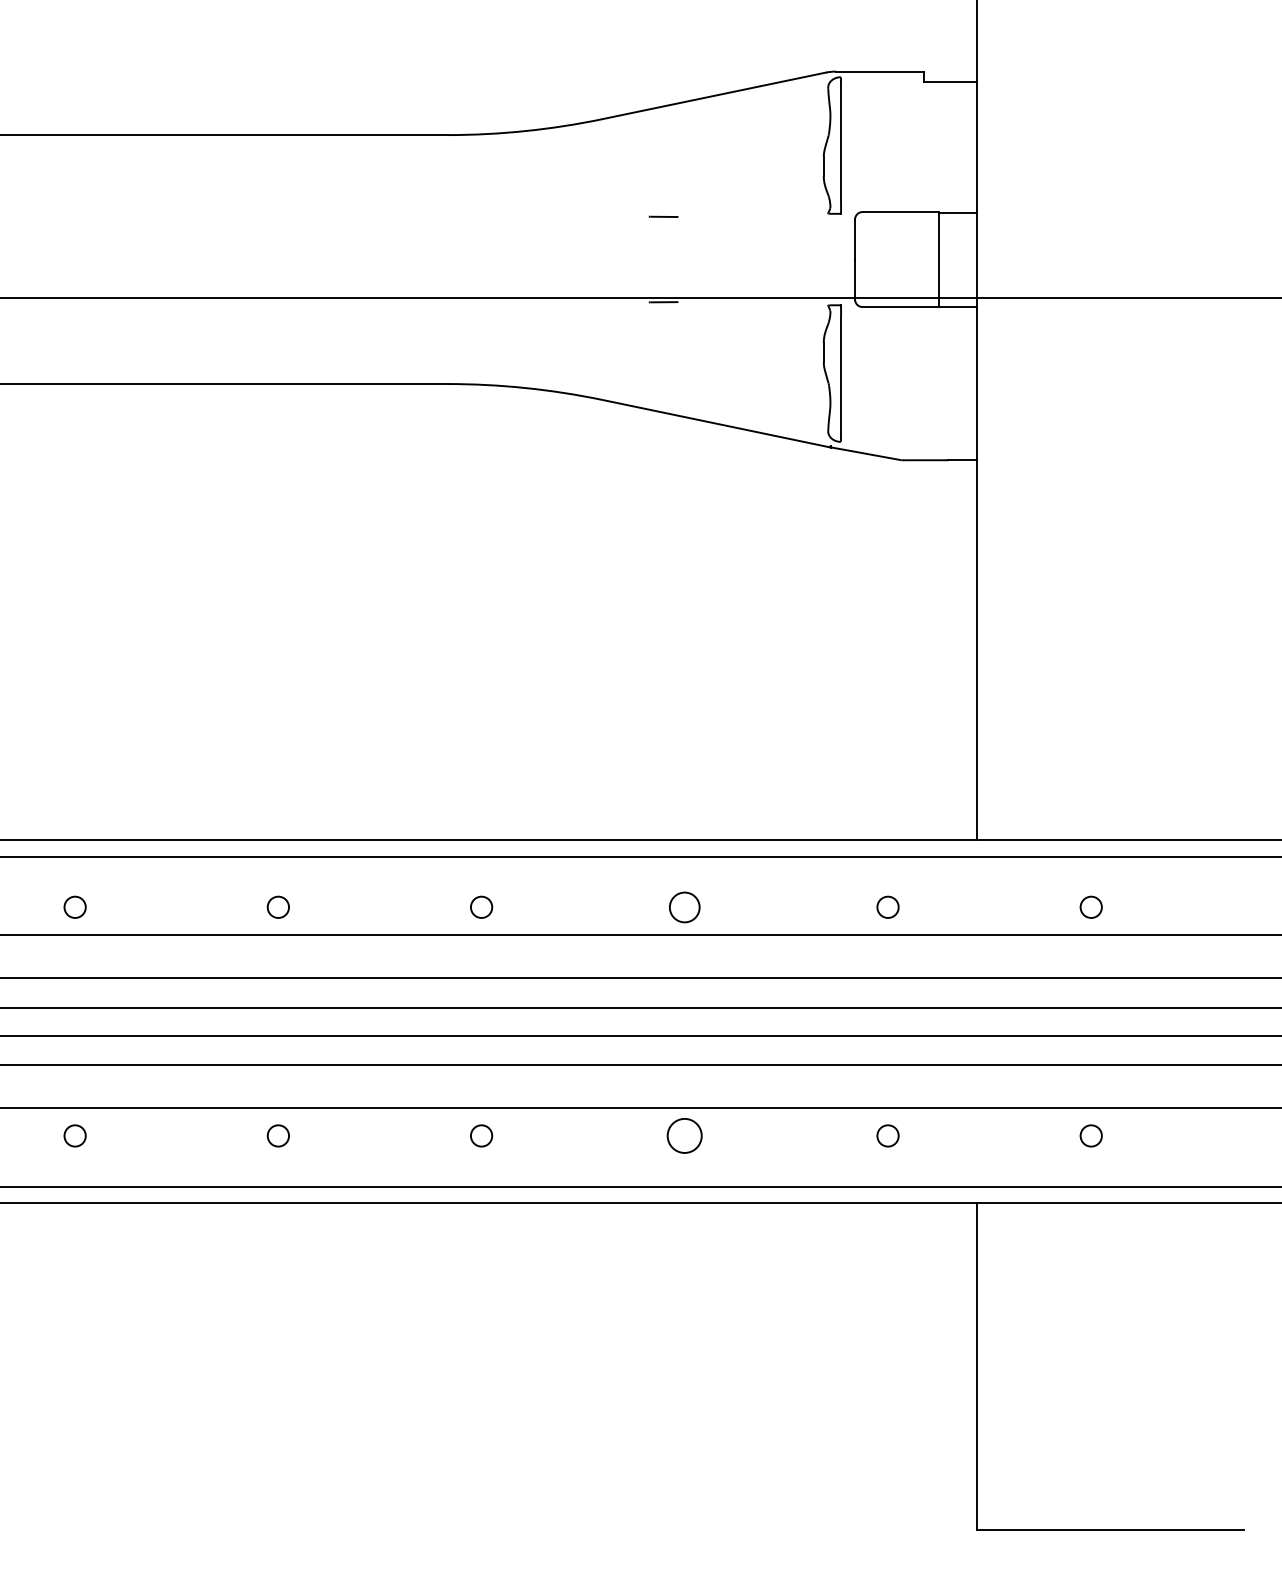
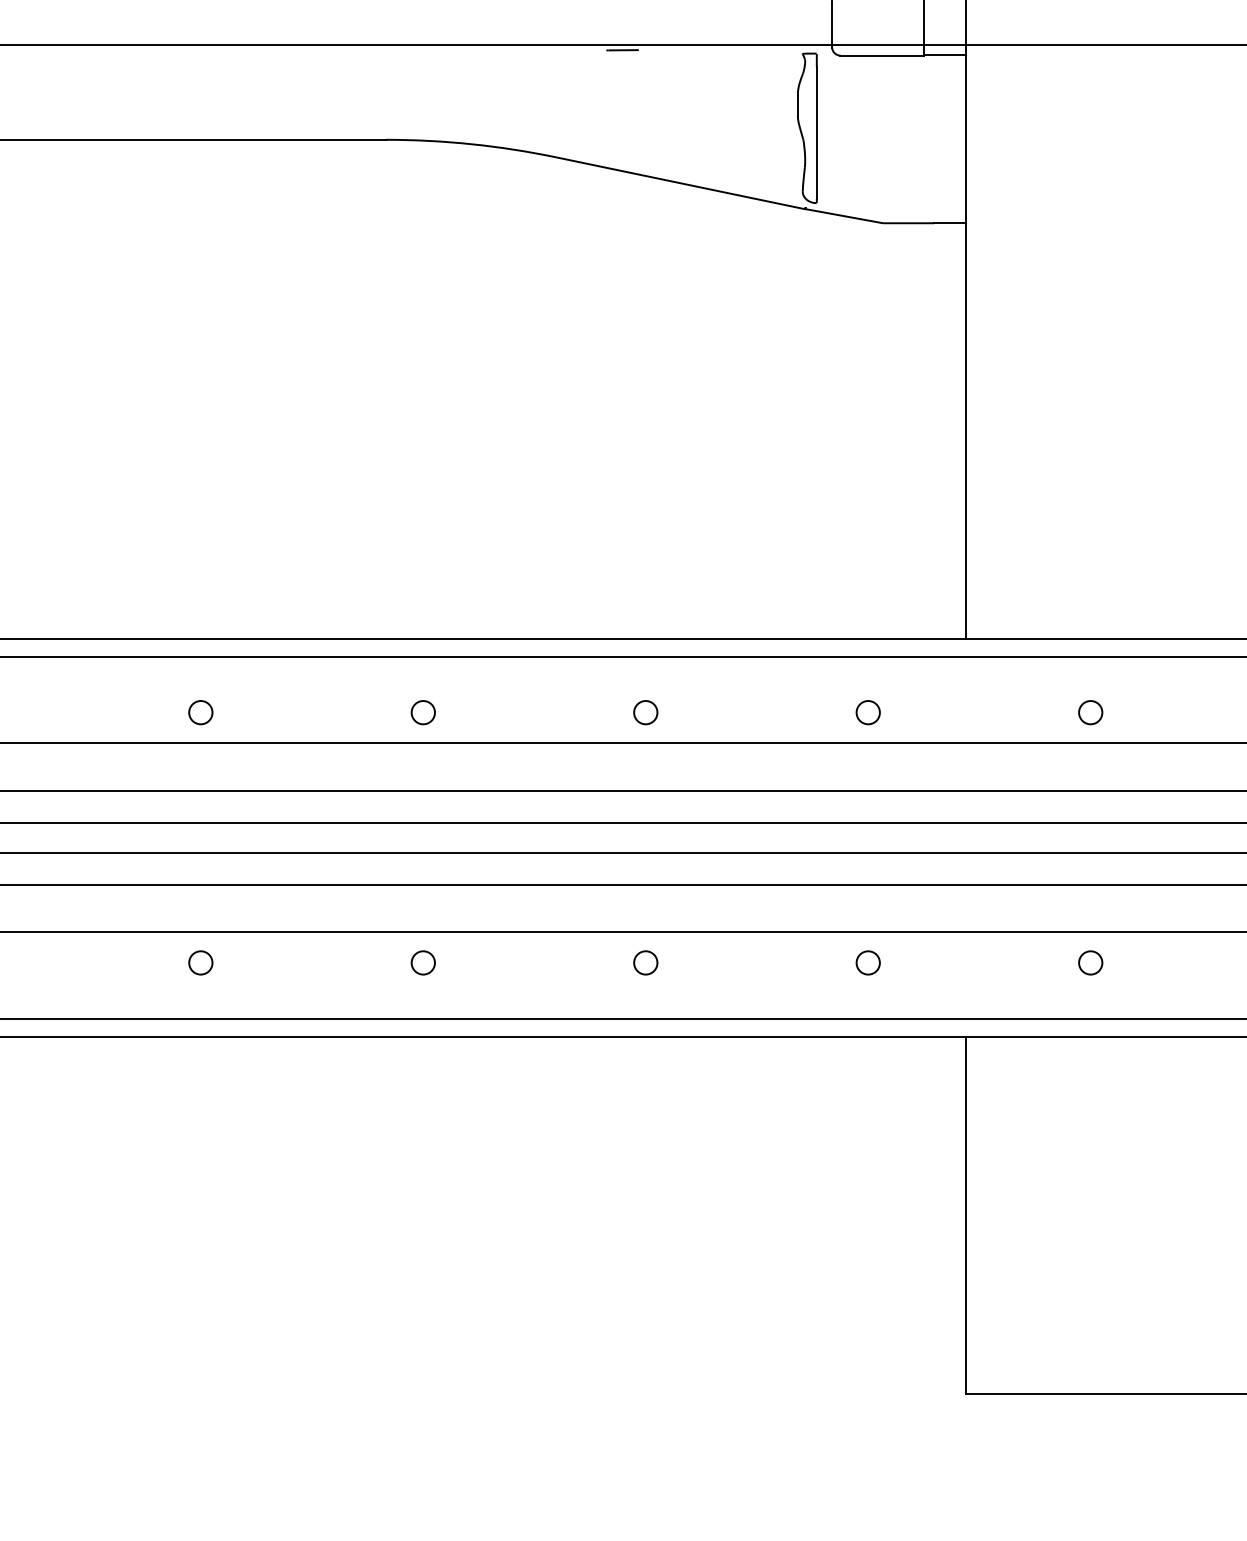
circle: (684, 906) -> (645, 711), size x0.71
circle: (684, 1135) -> (645, 962), size x0.62

